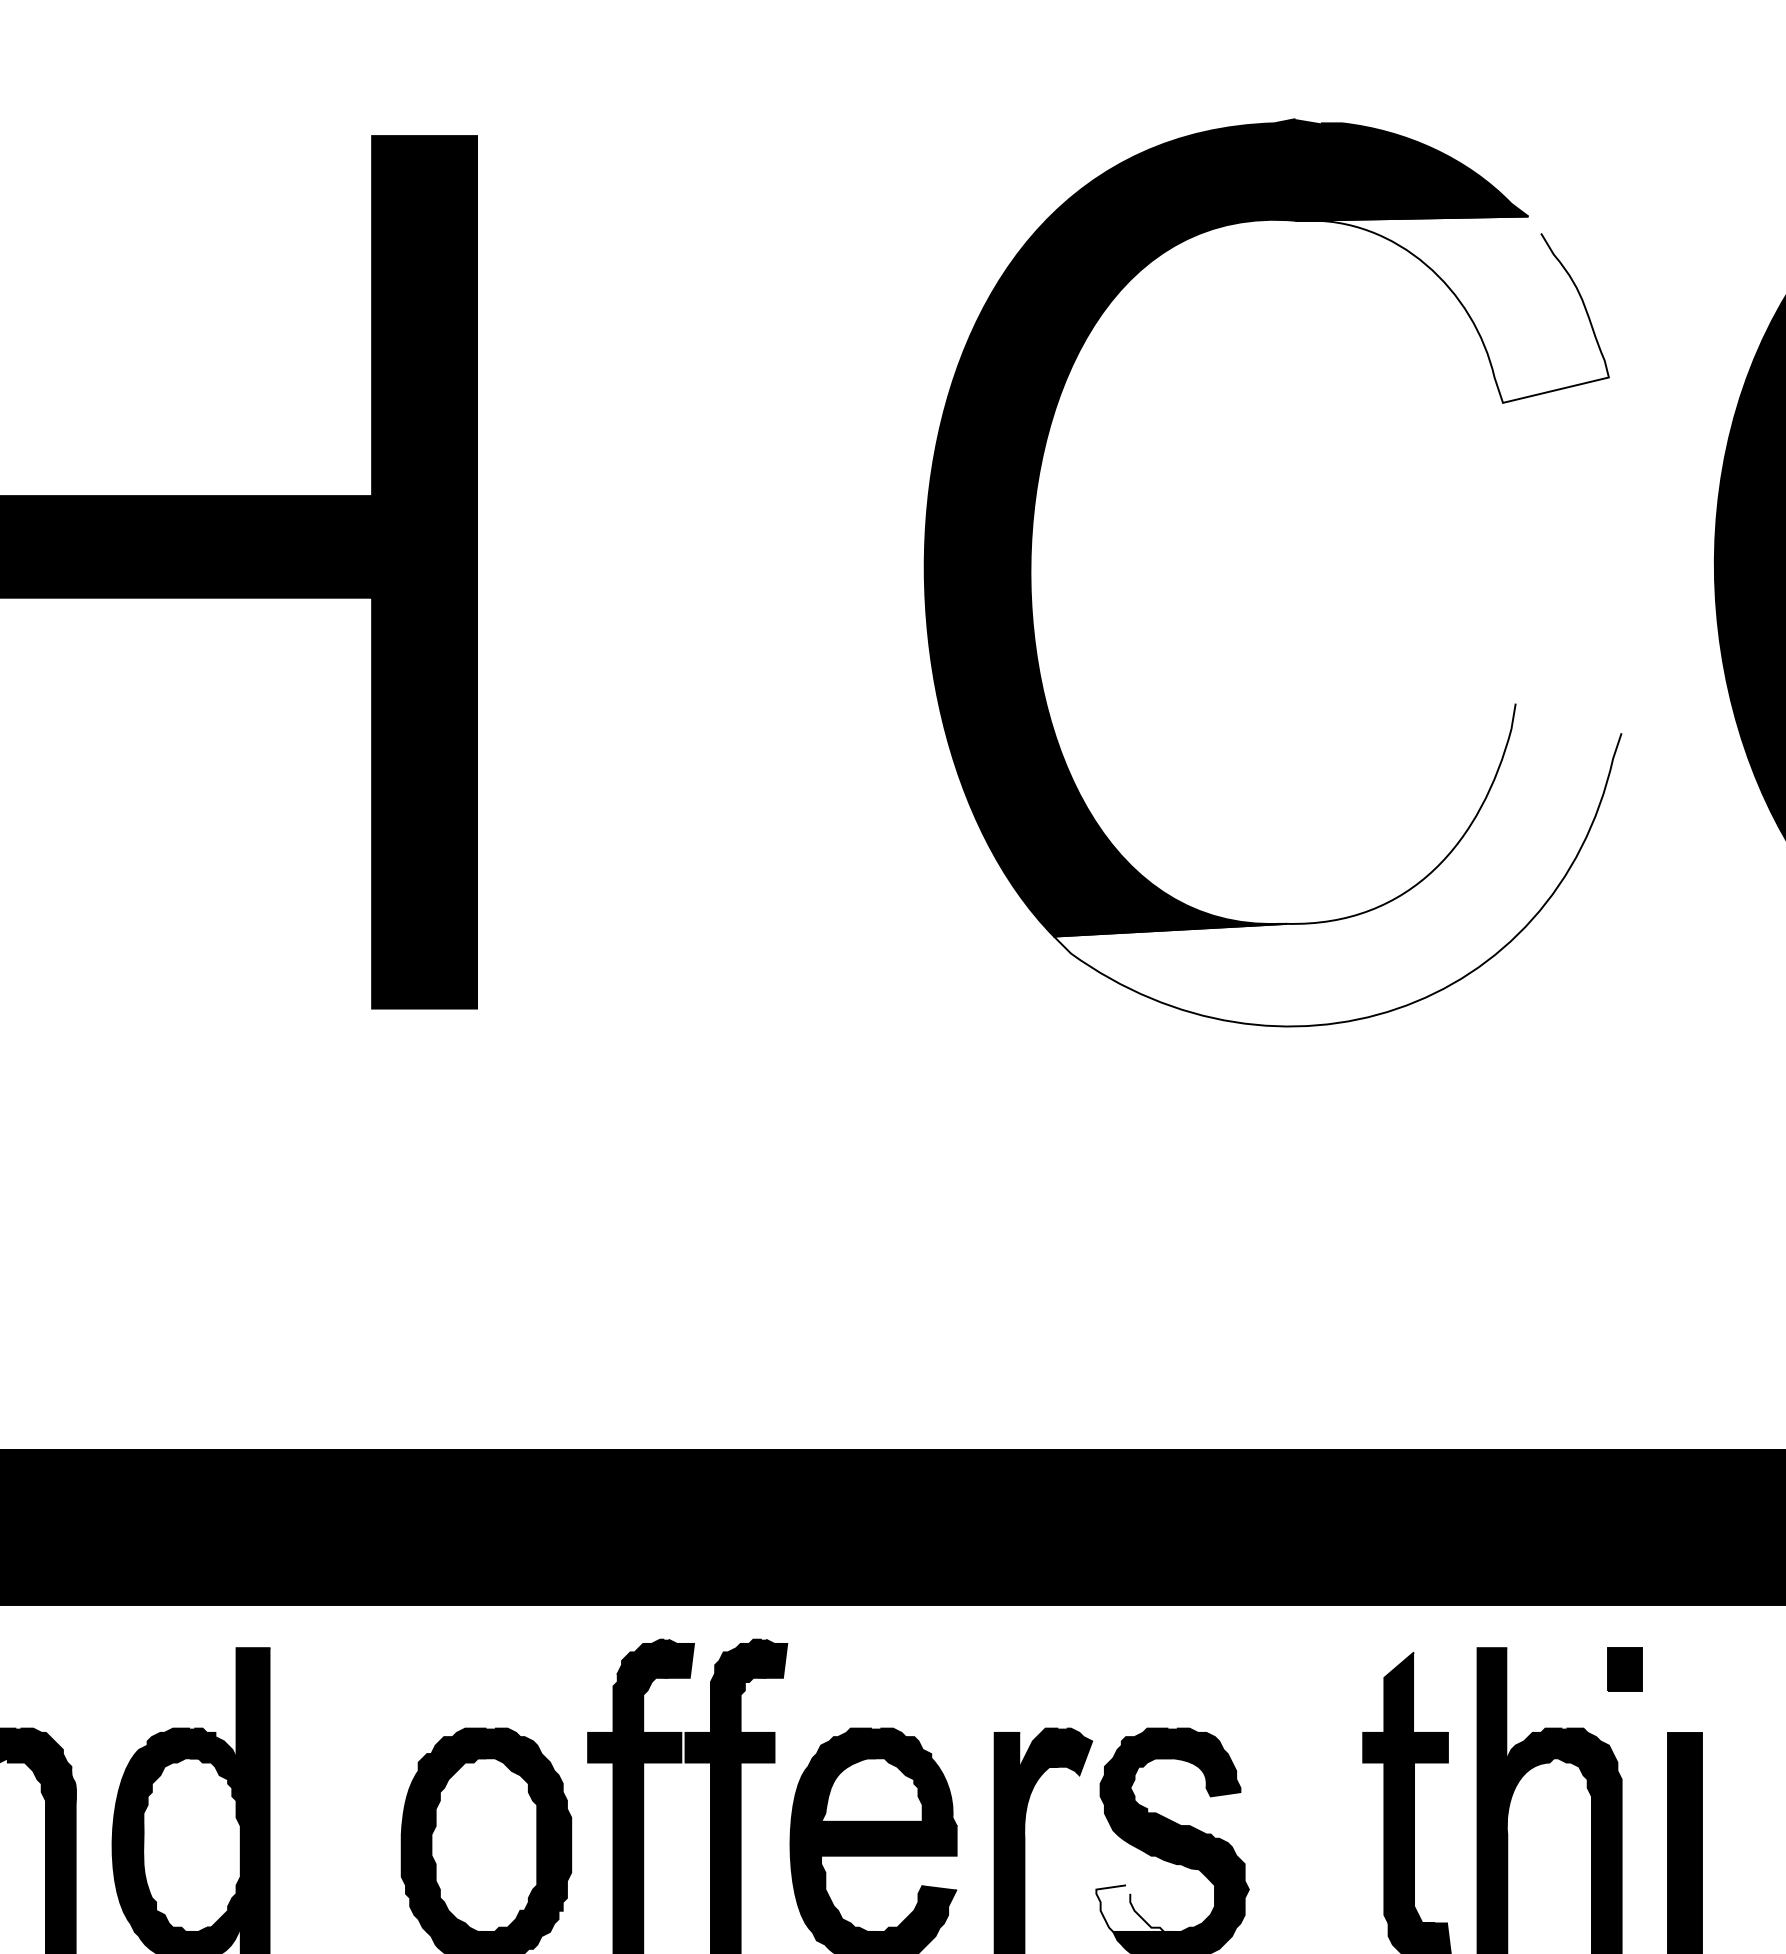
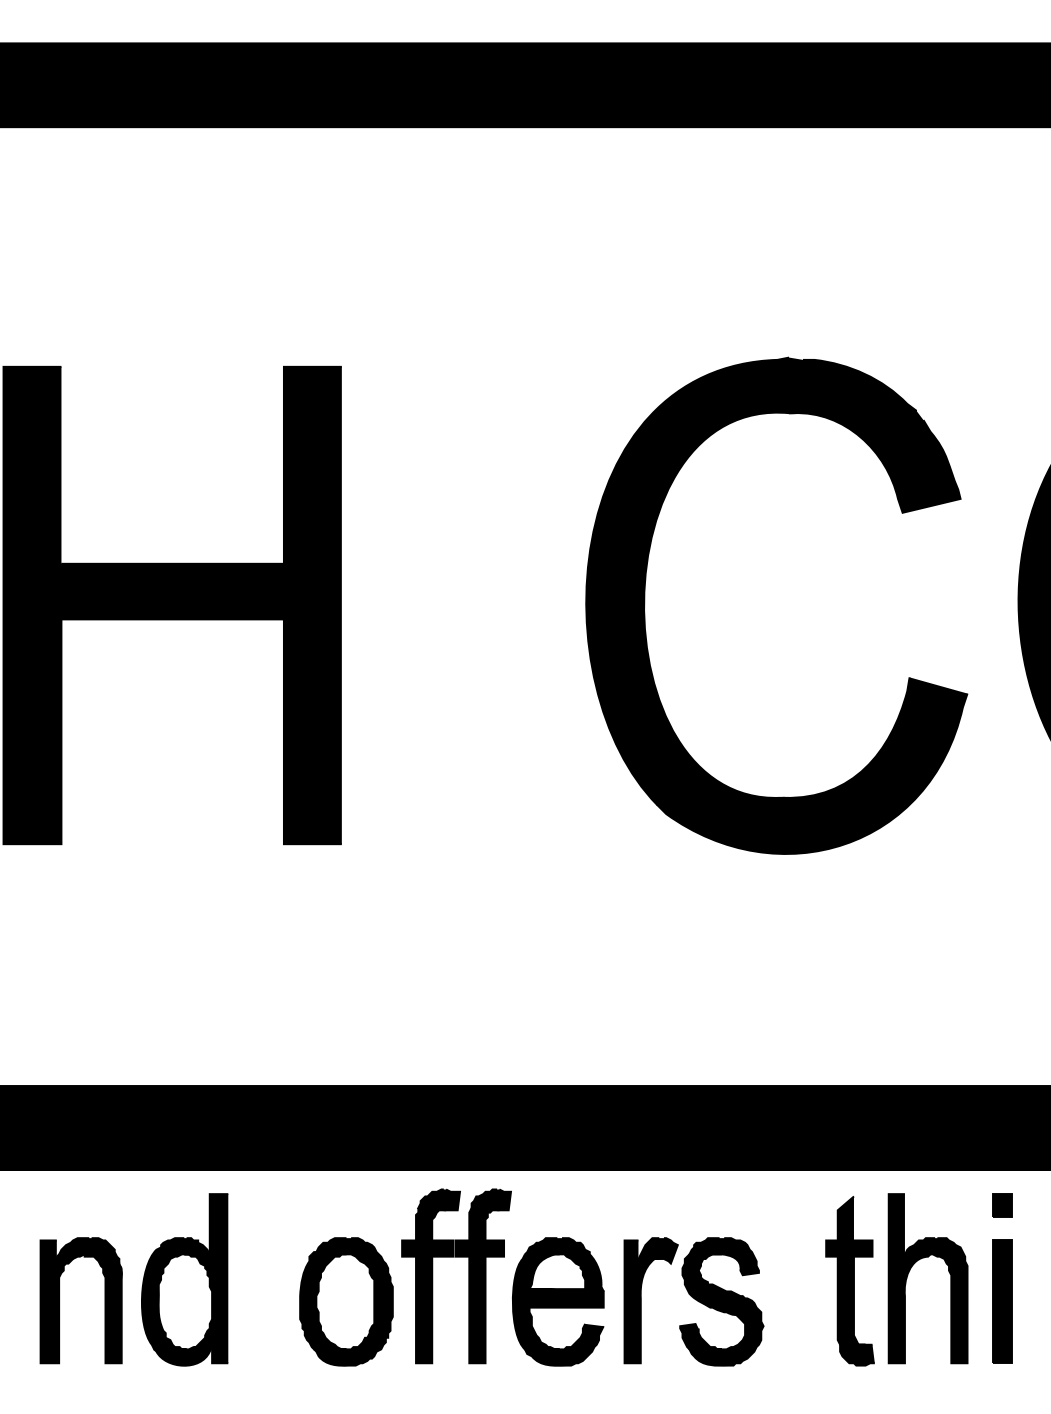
fill: (1451, 309) -> (874, 461), added
fill: (1338, 864) -> (812, 765), added
part: (1625, 1668) -> (1002, 1205), moved
fill: (1133, 1908) -> (700, 1336), added

